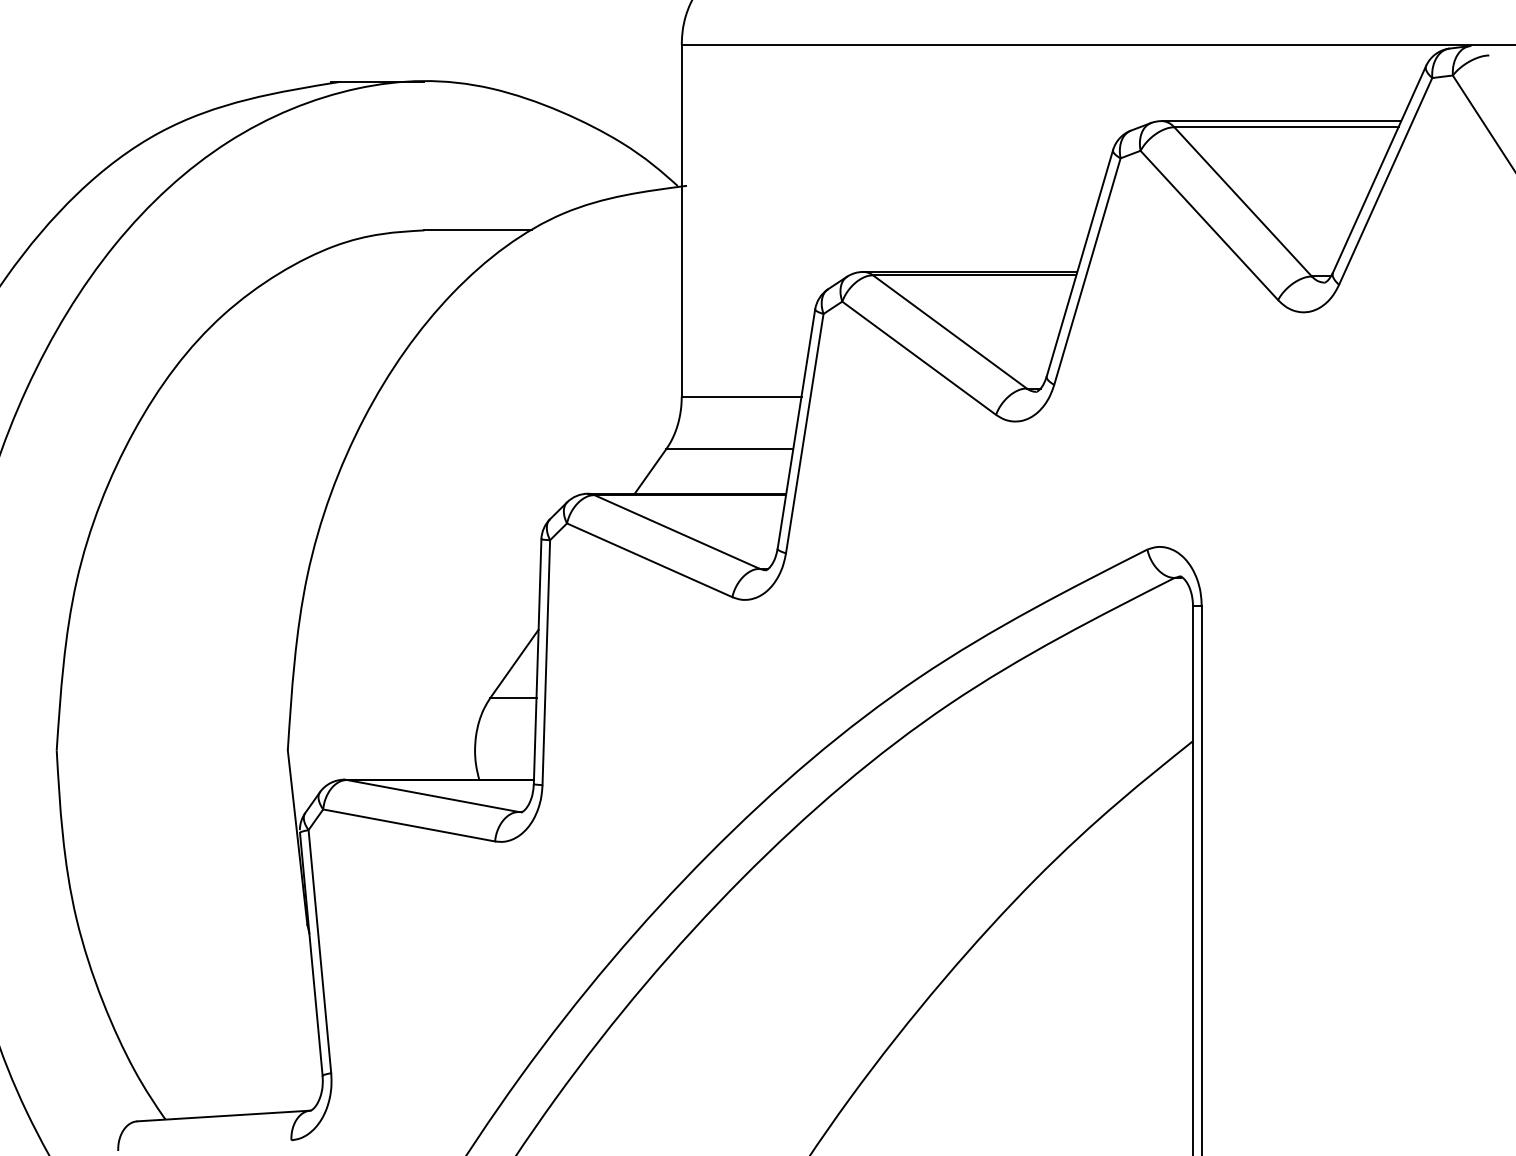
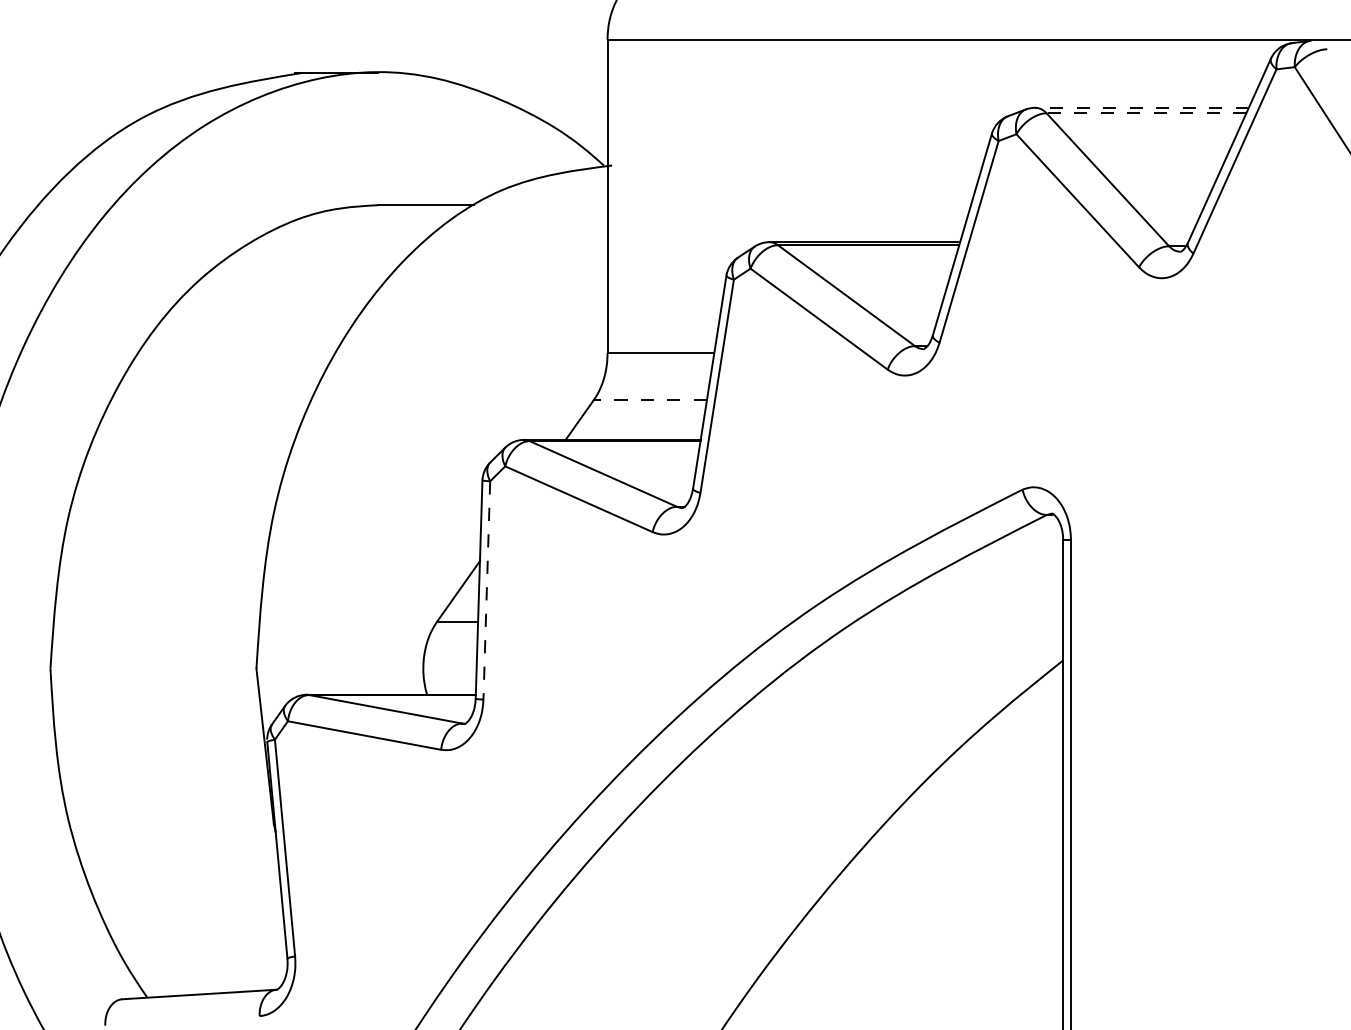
line: (1281, 120) -> (1142, 107), solid -> dashed
line: (1286, 127) -> (1146, 113), solid -> dashed
line: (729, 449) -> (650, 400), solid -> dashed
line: (545, 662) -> (486, 590), solid -> dashed

